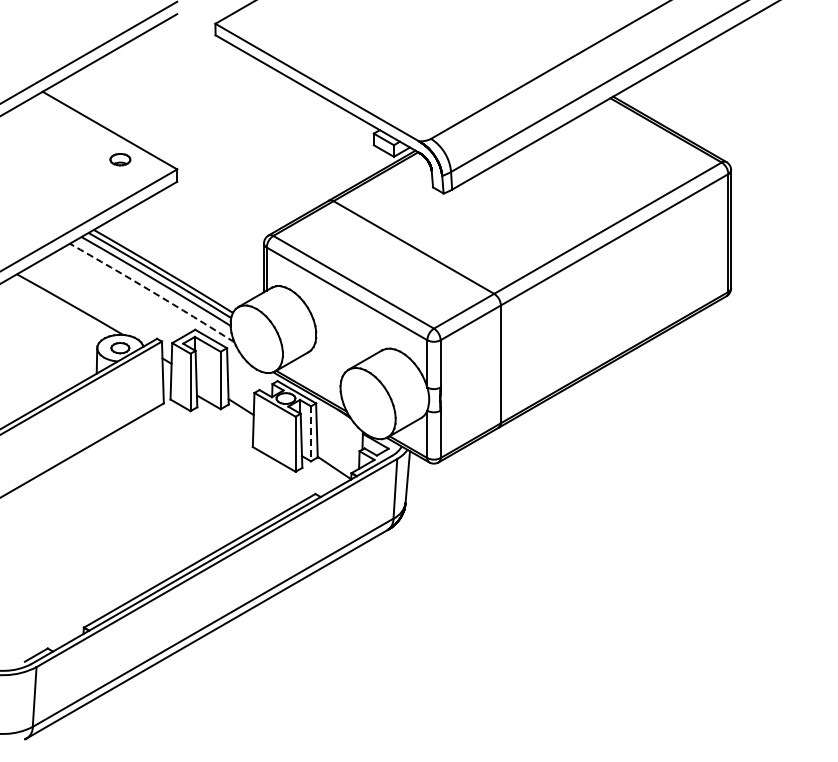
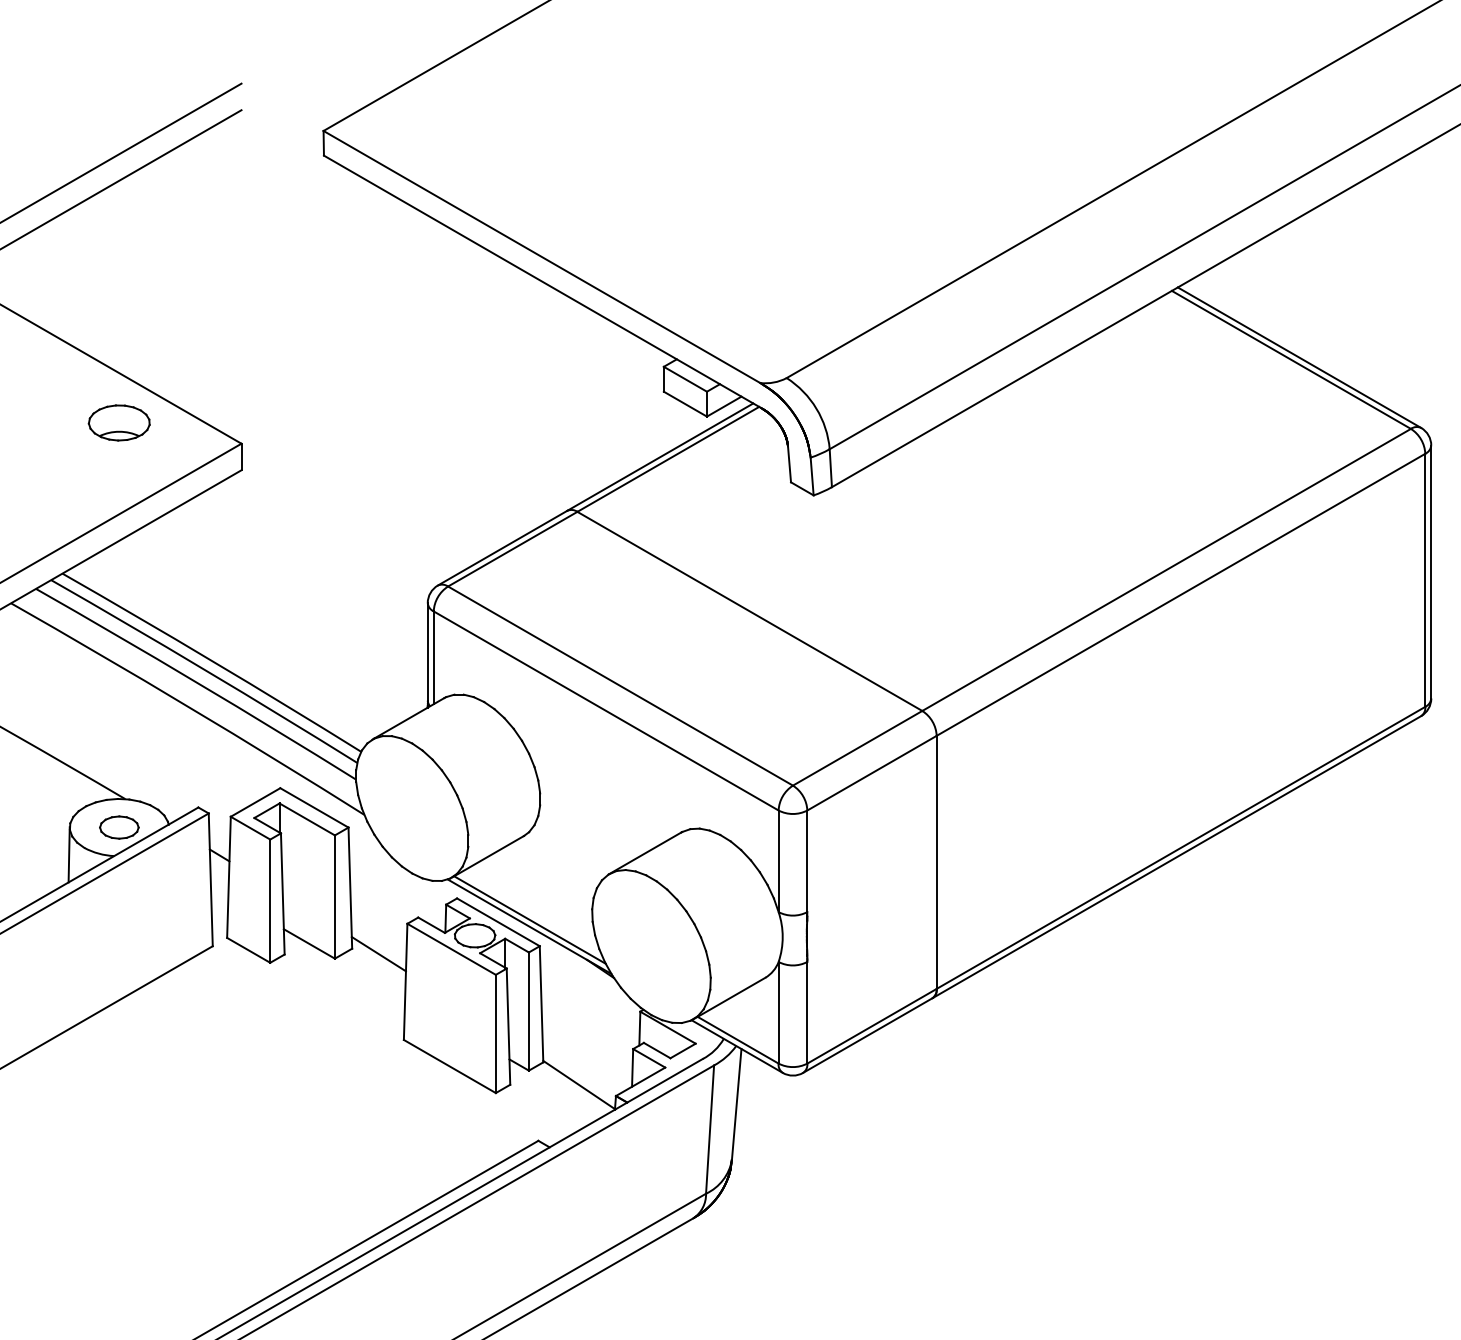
part: (120, 159) -> (119, 422), size x1.43
arc: (152, 292) -> (188, 708), dashed -> solid
line: (311, 433) -> (529, 1010), dashed -> solid

